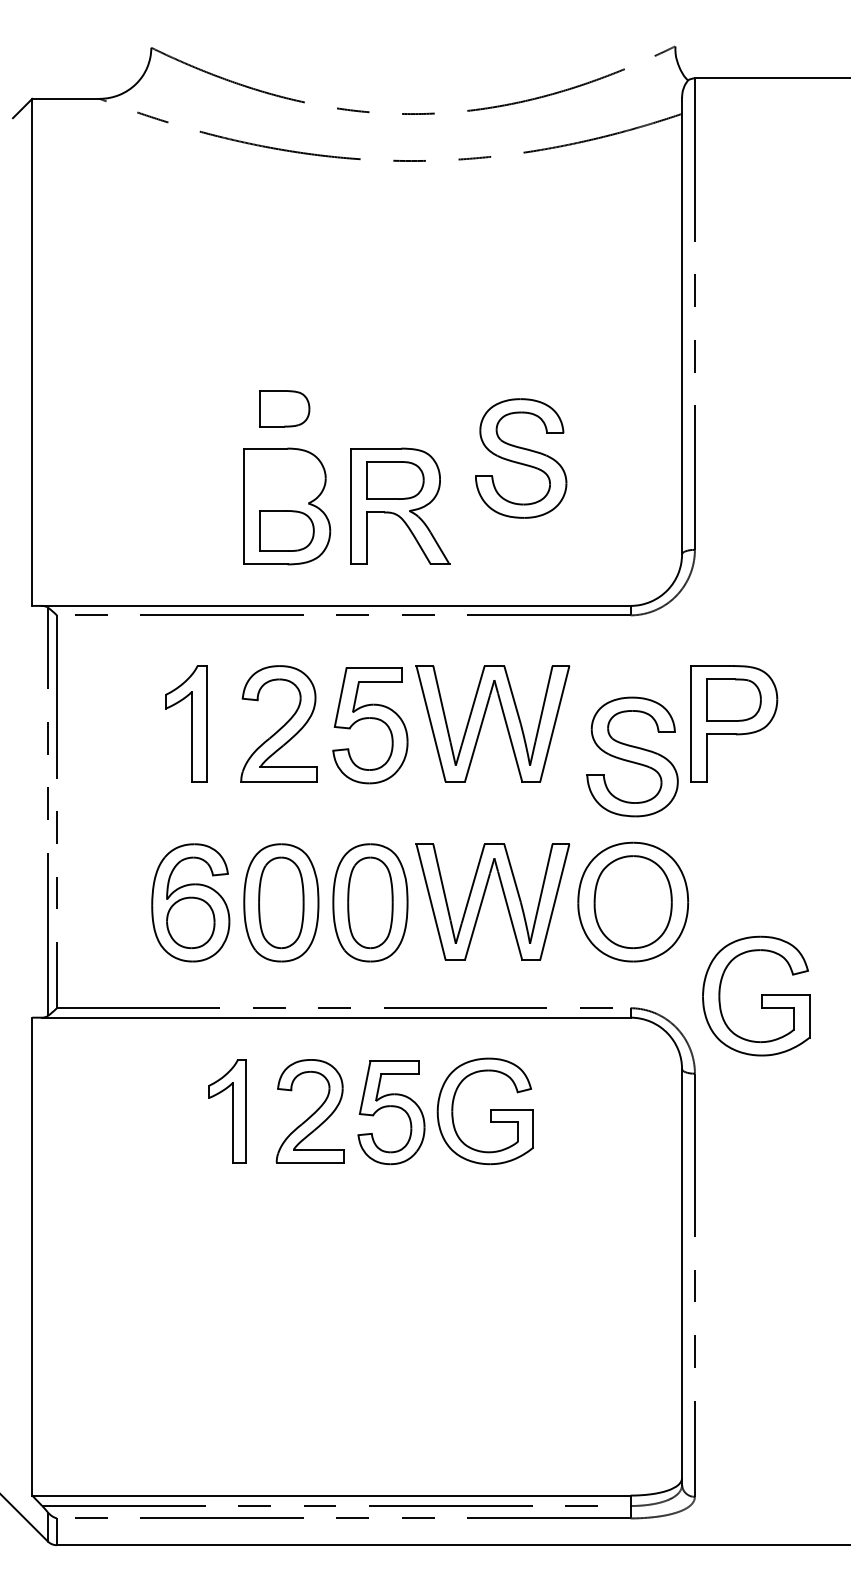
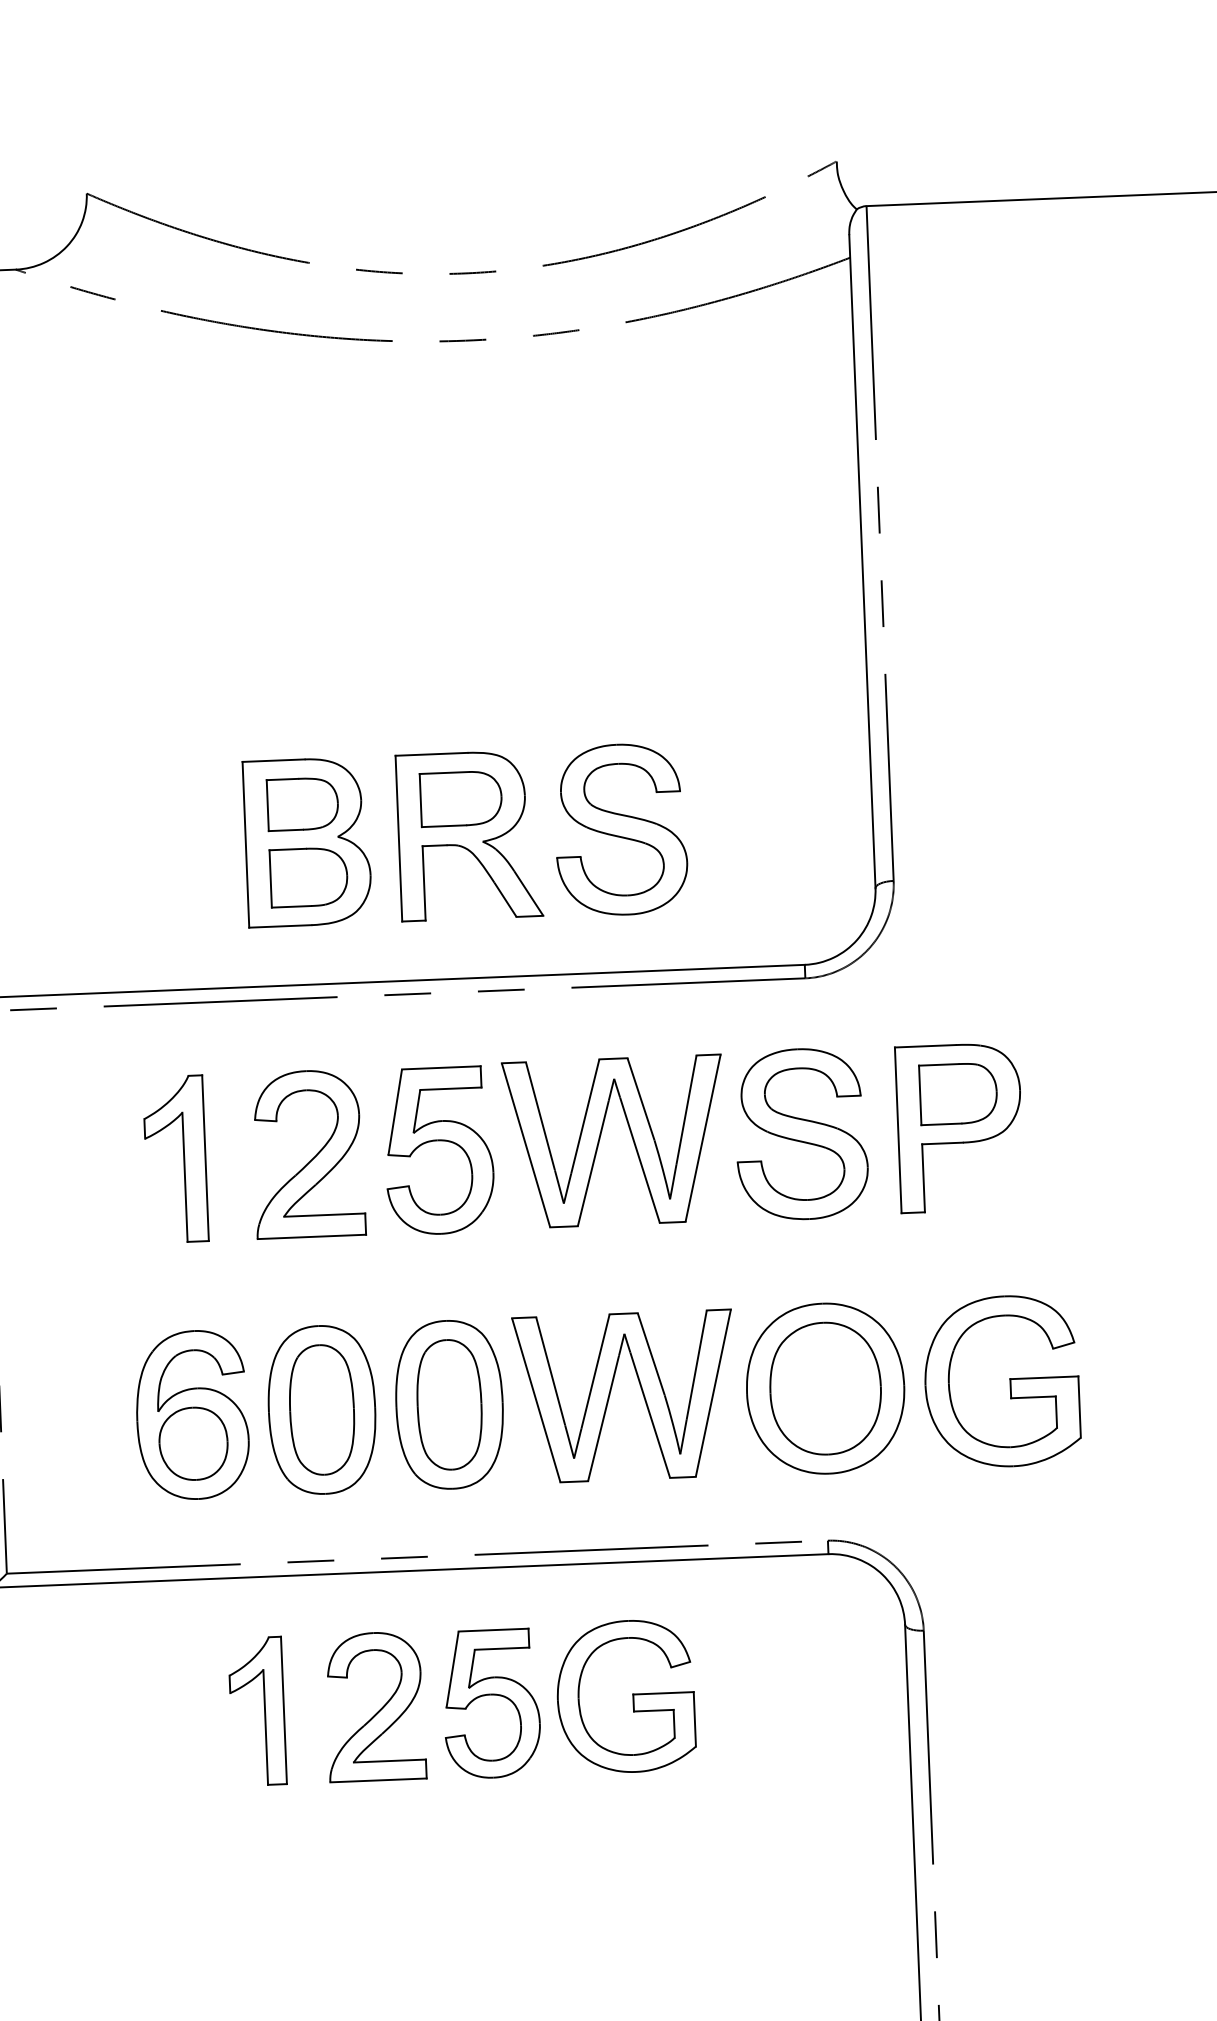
part: (284, 408) -> (302, 803), moved
part: (521, 458) -> (621, 829), moved
part: (632, 756) -> (801, 1133), moved
part: (756, 995) -> (1001, 1380), moved

